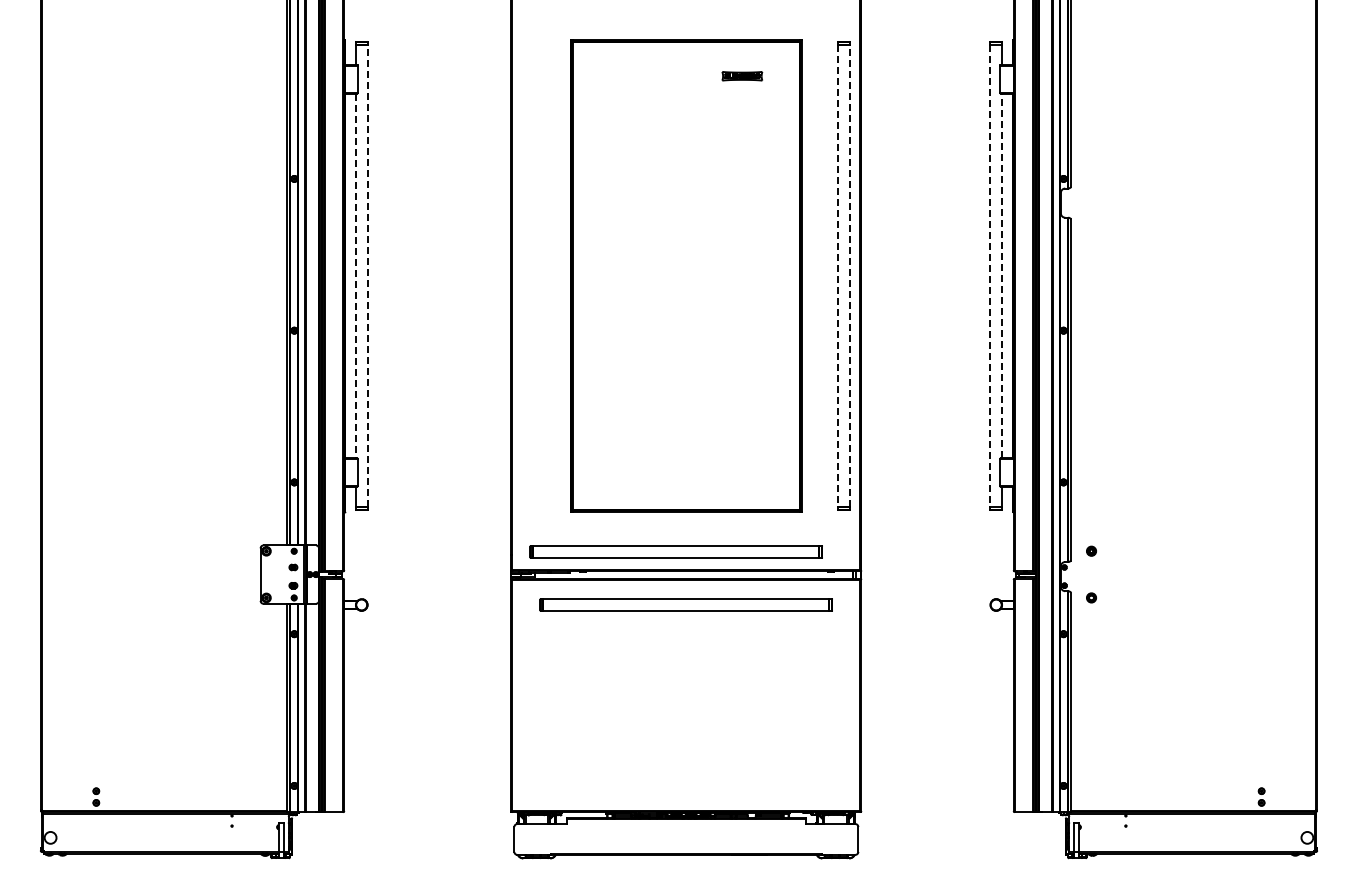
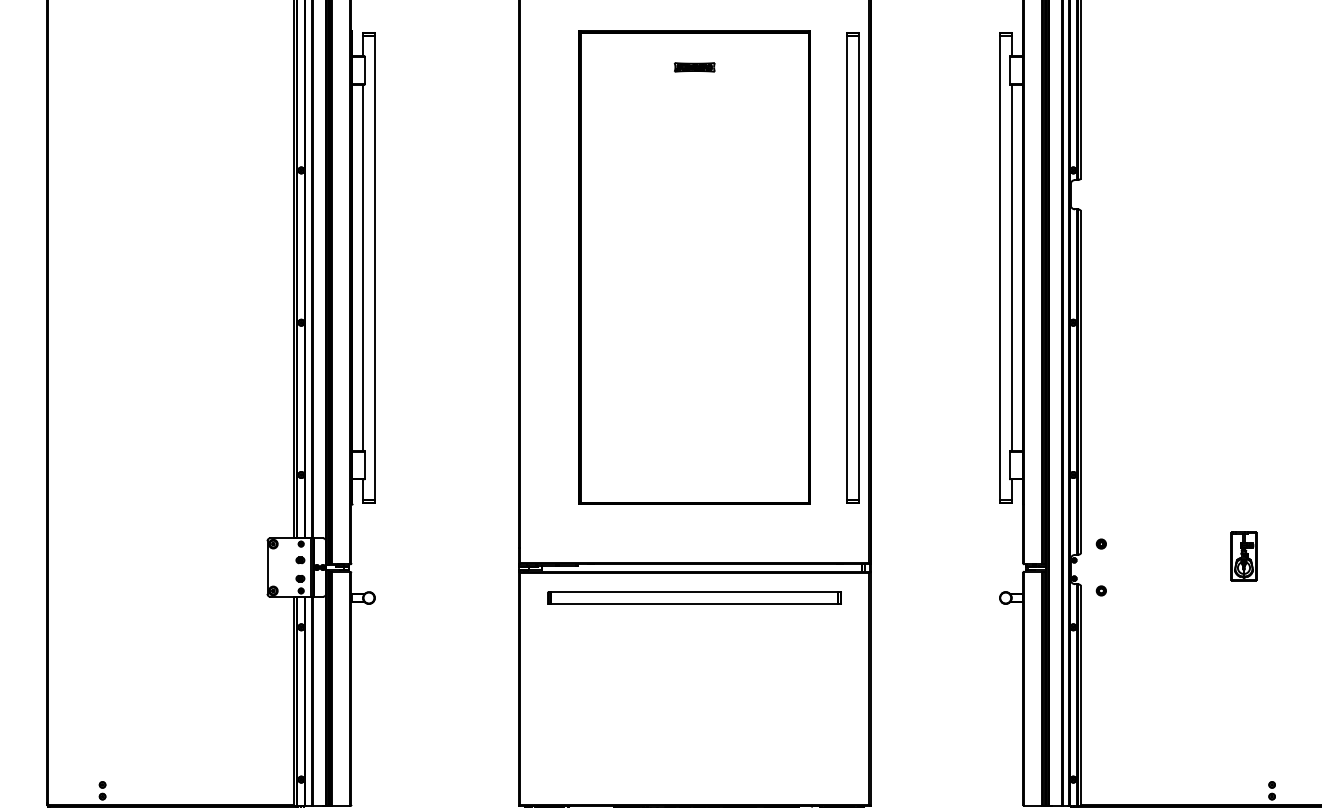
part: (742, 76) -> (694, 67), moved
line: (367, 275) -> (374, 267), dashed -> solid
line: (849, 275) -> (858, 267), dashed -> solid
line: (1002, 275) -> (1012, 267), dashed -> solid
line: (355, 276) -> (362, 268), dashed -> solid
line: (838, 276) -> (847, 268), dashed -> solid
line: (990, 276) -> (1000, 268), dashed -> solid
part: (675, 551) -> (683, 544), removed
part: (1233, 563) -> (1243, 556), added

